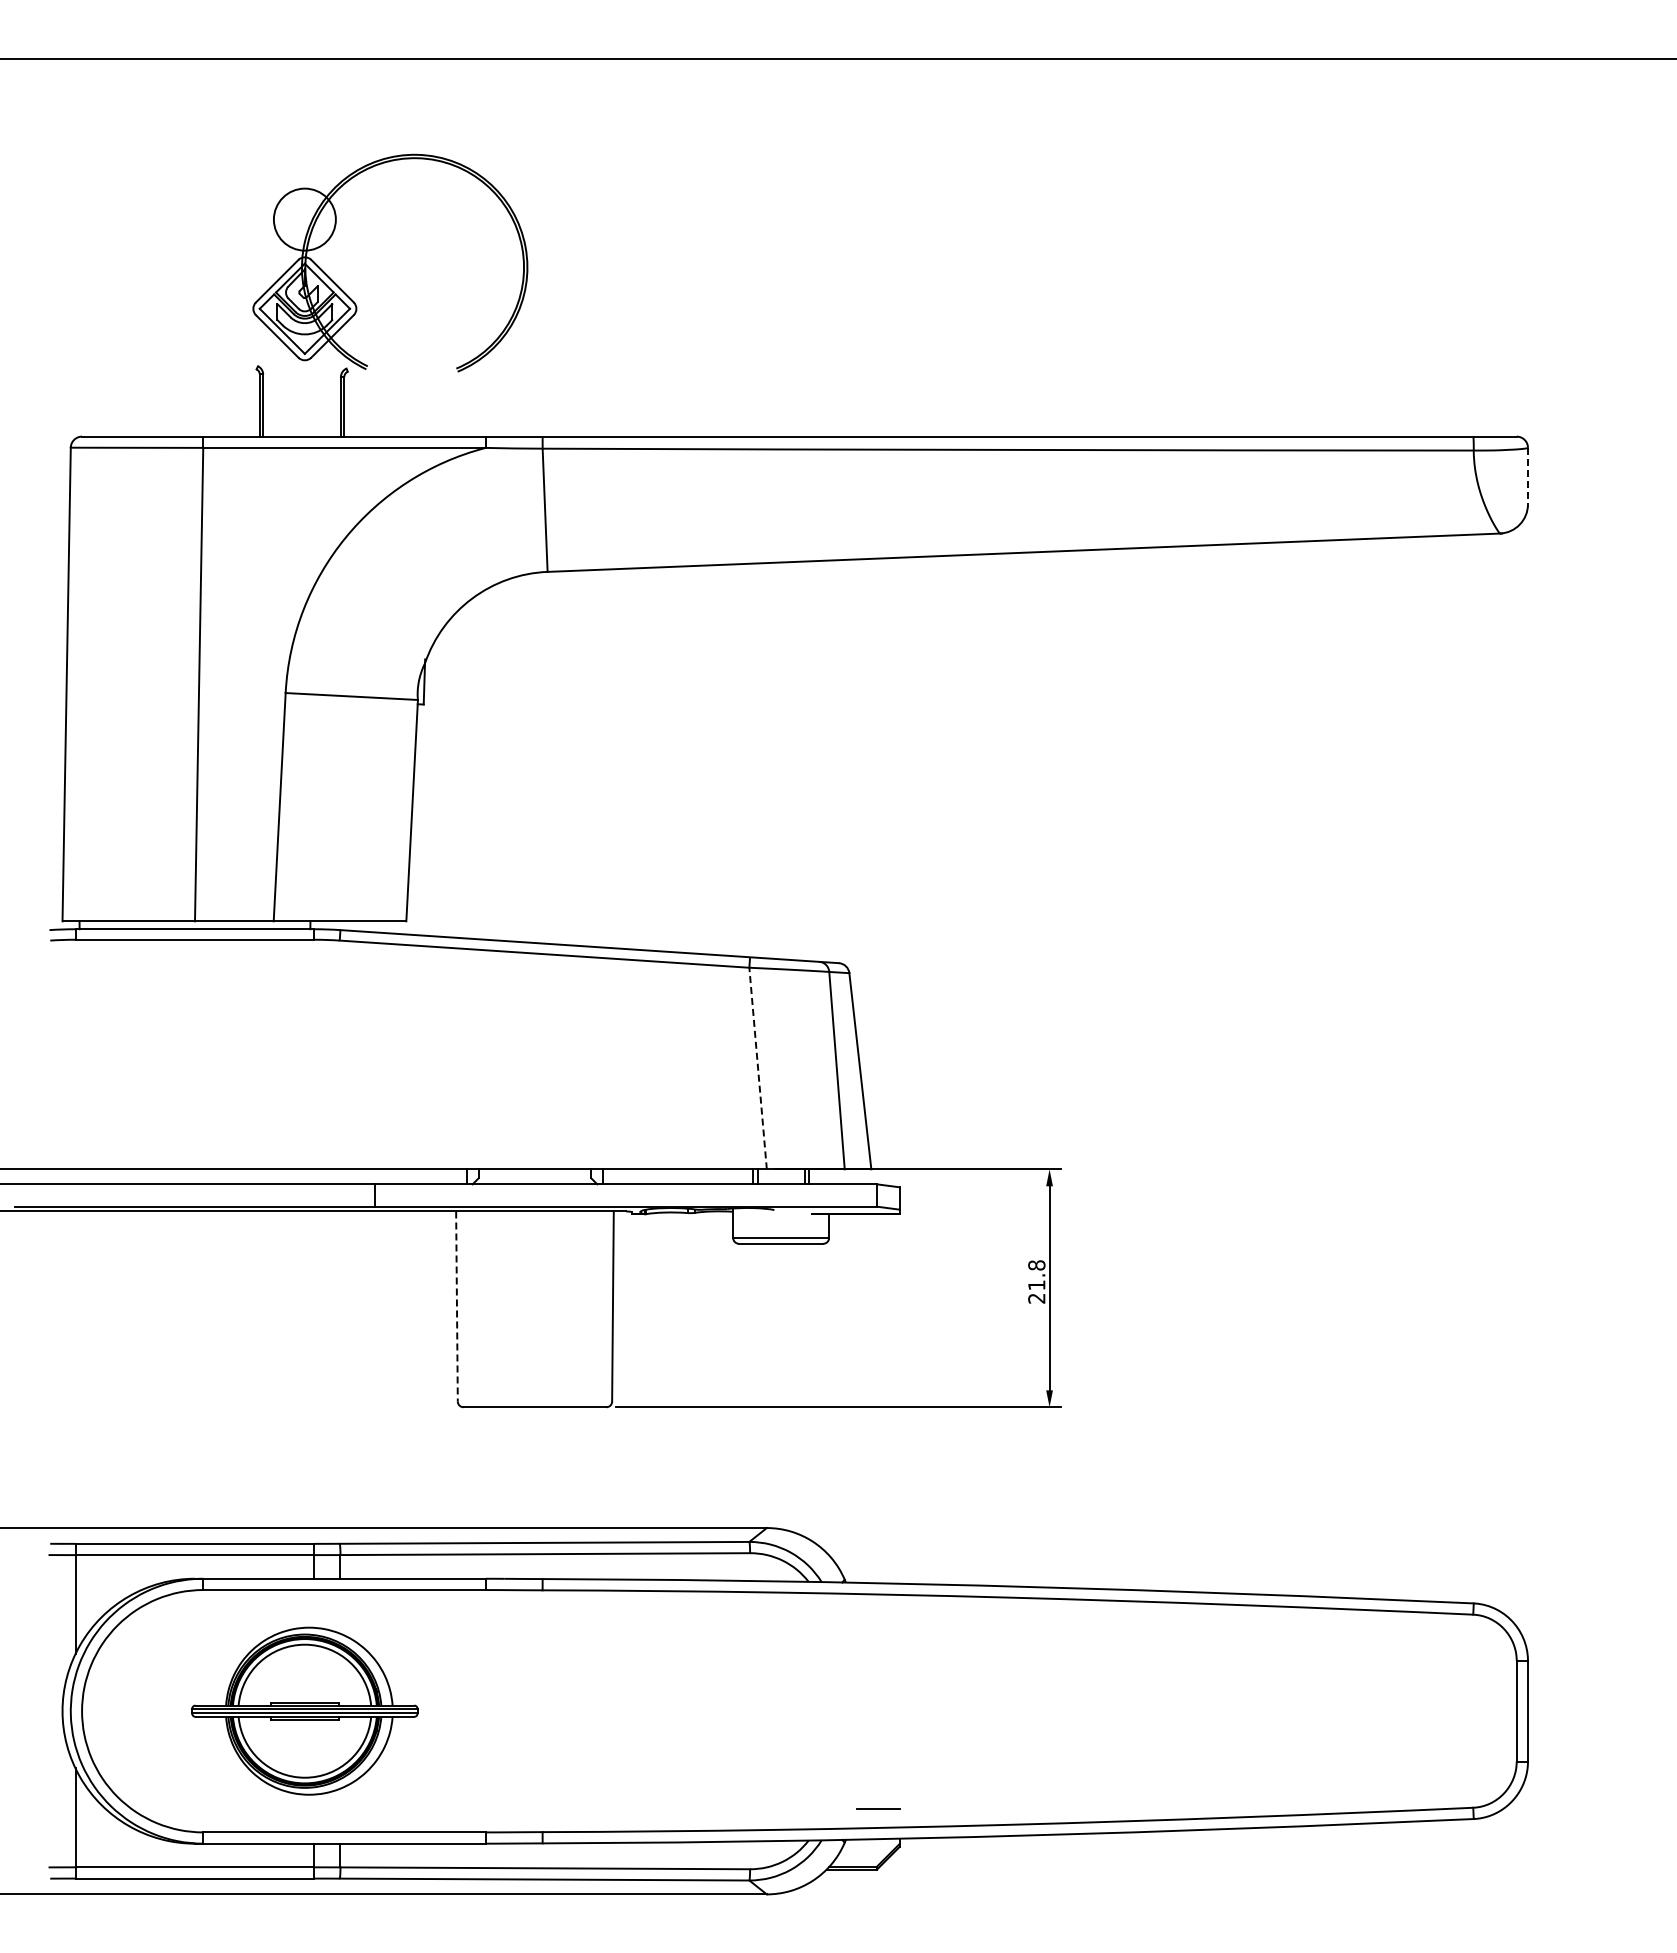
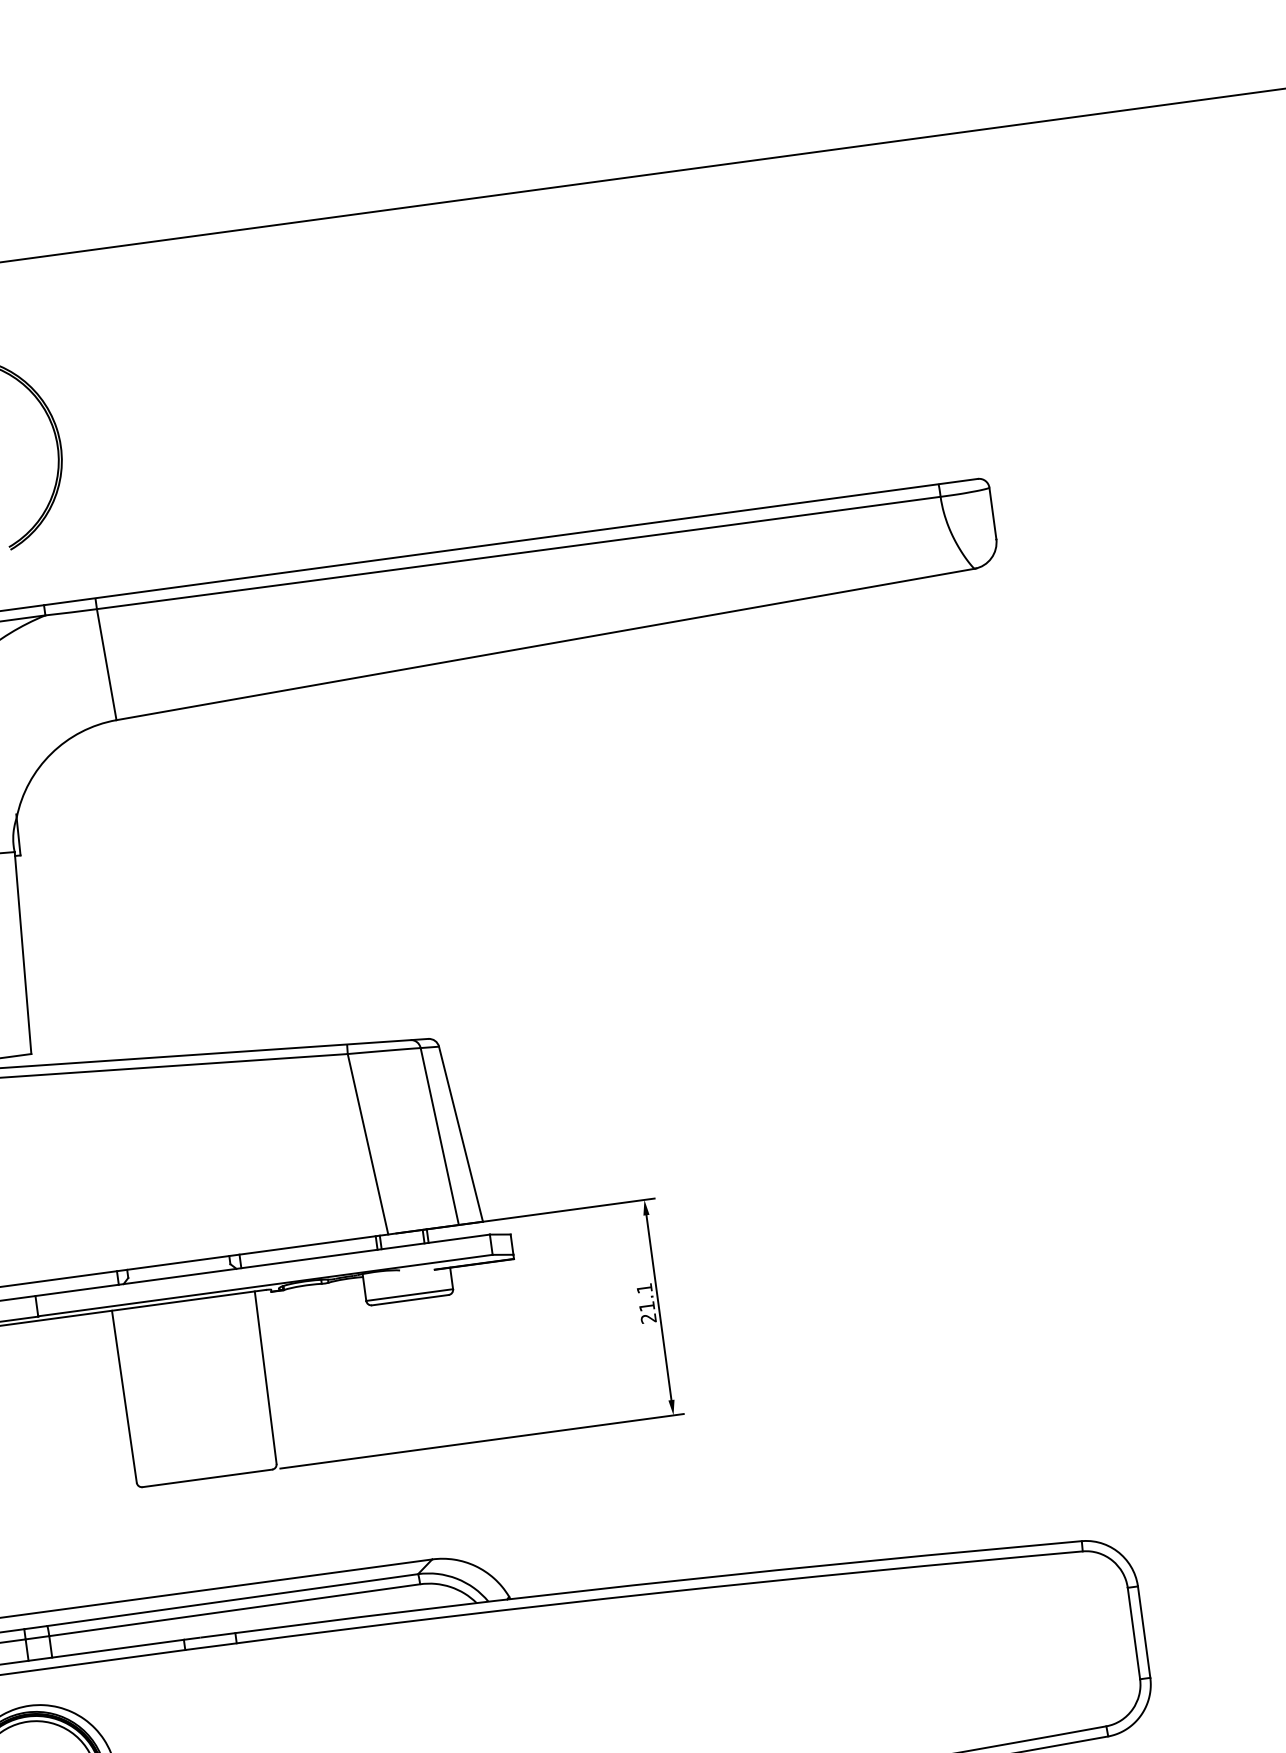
line: (1527, 476) -> (992, 513), dashed -> solid
line: (758, 1068) -> (368, 1144), dashed -> solid
text: (1036, 1265) -> (644, 1288), 21.8 -> 21.1
line: (456, 1307) -> (124, 1397), dashed -> solid

